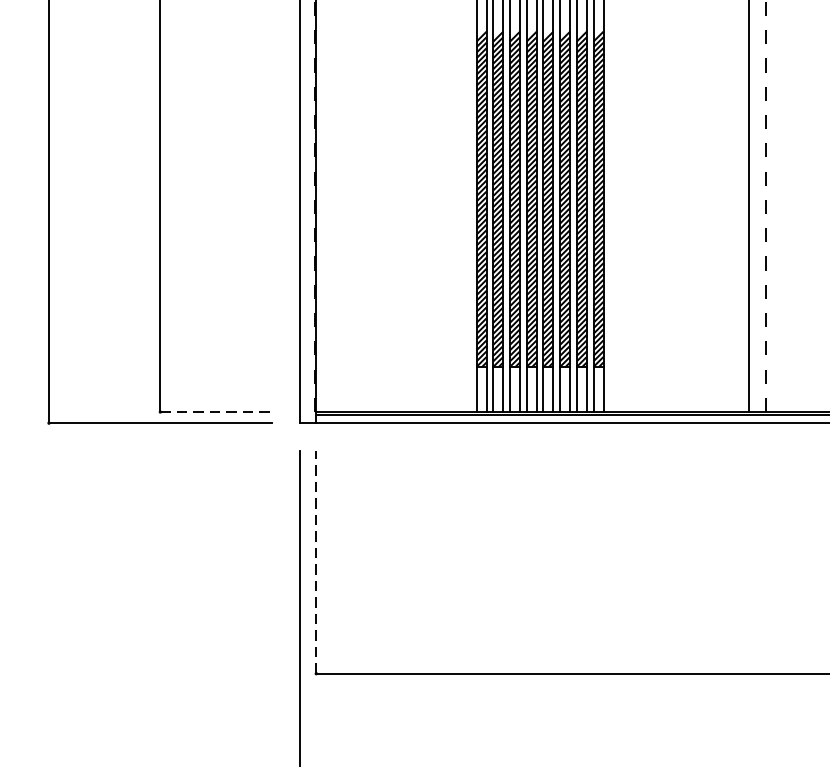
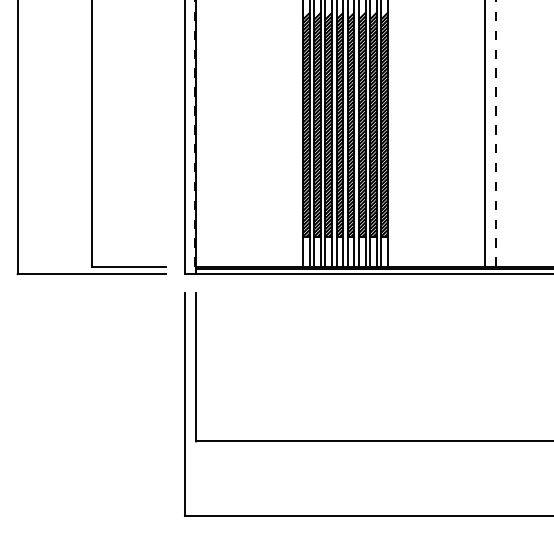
line: (216, 411) -> (129, 266), dashed -> solid
line: (316, 561) -> (196, 366), dashed -> solid

